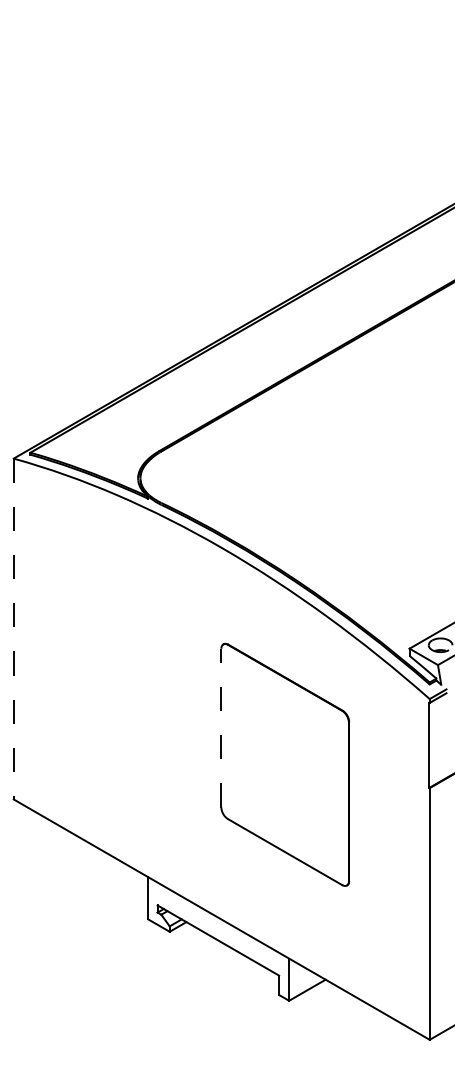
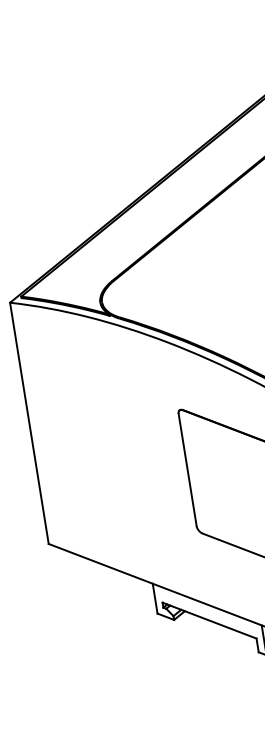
line: (13, 629) -> (29, 423), dashed -> solid
line: (221, 727) -> (187, 469), dashed -> solid

